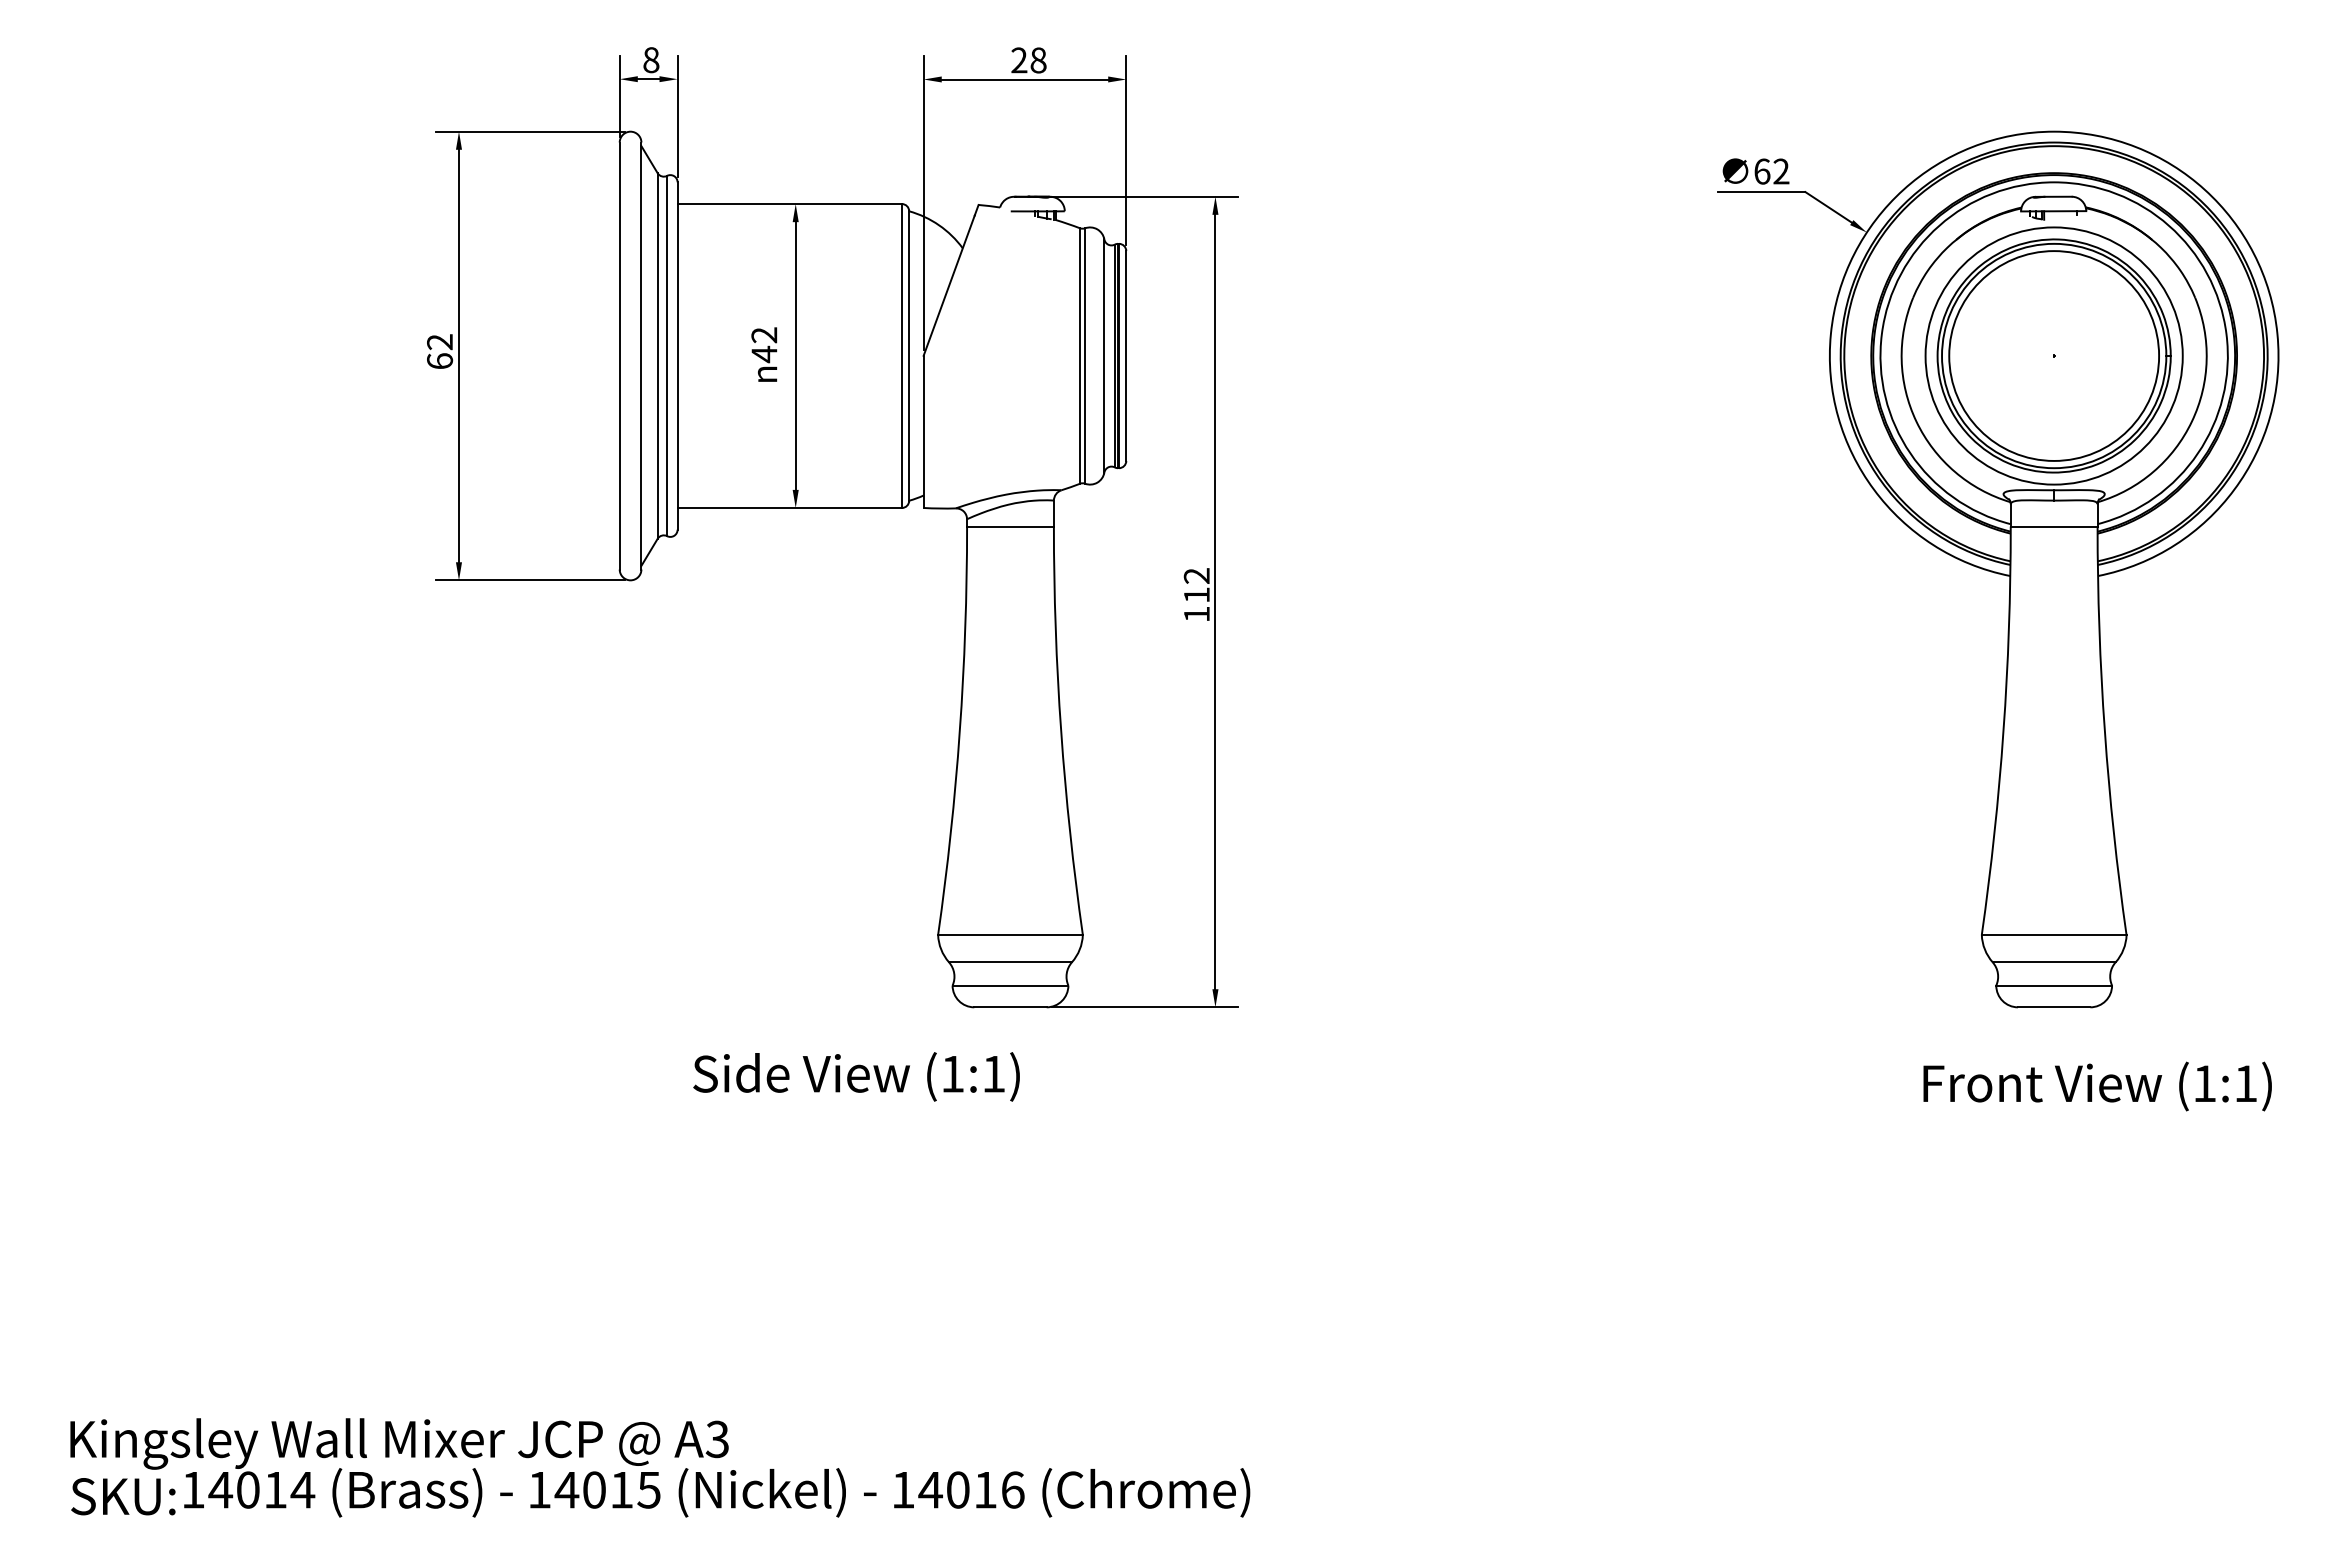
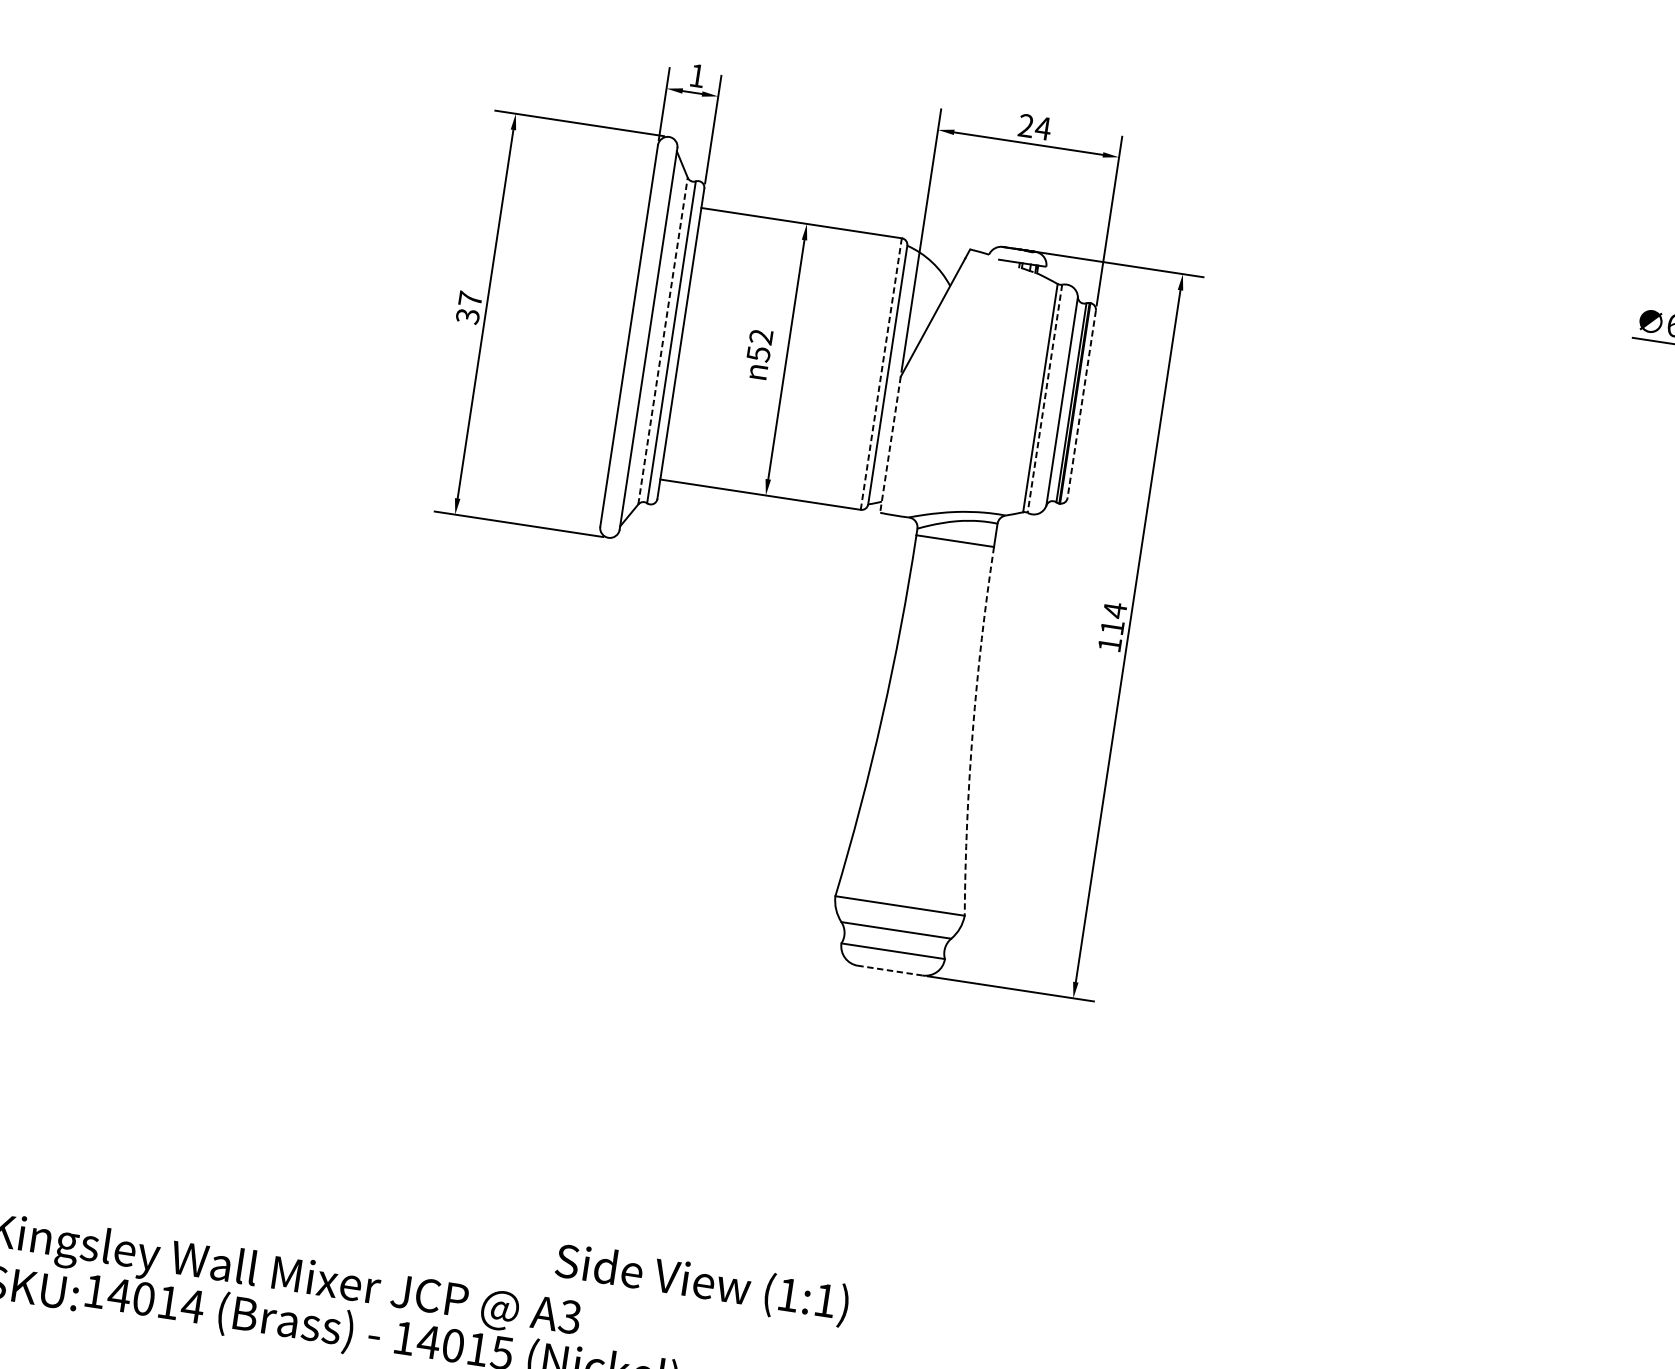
text: (651, 60) -> (697, 76), 8 -> 1
text: (1038, 60) -> (1043, 128), 28 -> 24
text: (440, 351) -> (469, 307), 62 -> 37
text: (764, 354) -> (758, 354), 42 -> 52
line: (1085, 355) -> (1045, 398), solid -> dashed
line: (657, 356) -> (662, 341), solid -> dashed
line: (901, 356) -> (880, 374), solid -> dashed
line: (1126, 356) -> (1081, 404), solid -> dashed
line: (923, 432) -> (890, 445), solid -> dashed
text: (1196, 575) -> (1114, 609), 112 -> 114
arc: (1061, 731) -> (973, 731), solid -> dashed
line: (1010, 1007) -> (890, 970), solid -> dashed
text: (856, 1076) -> (702, 1284), moved

